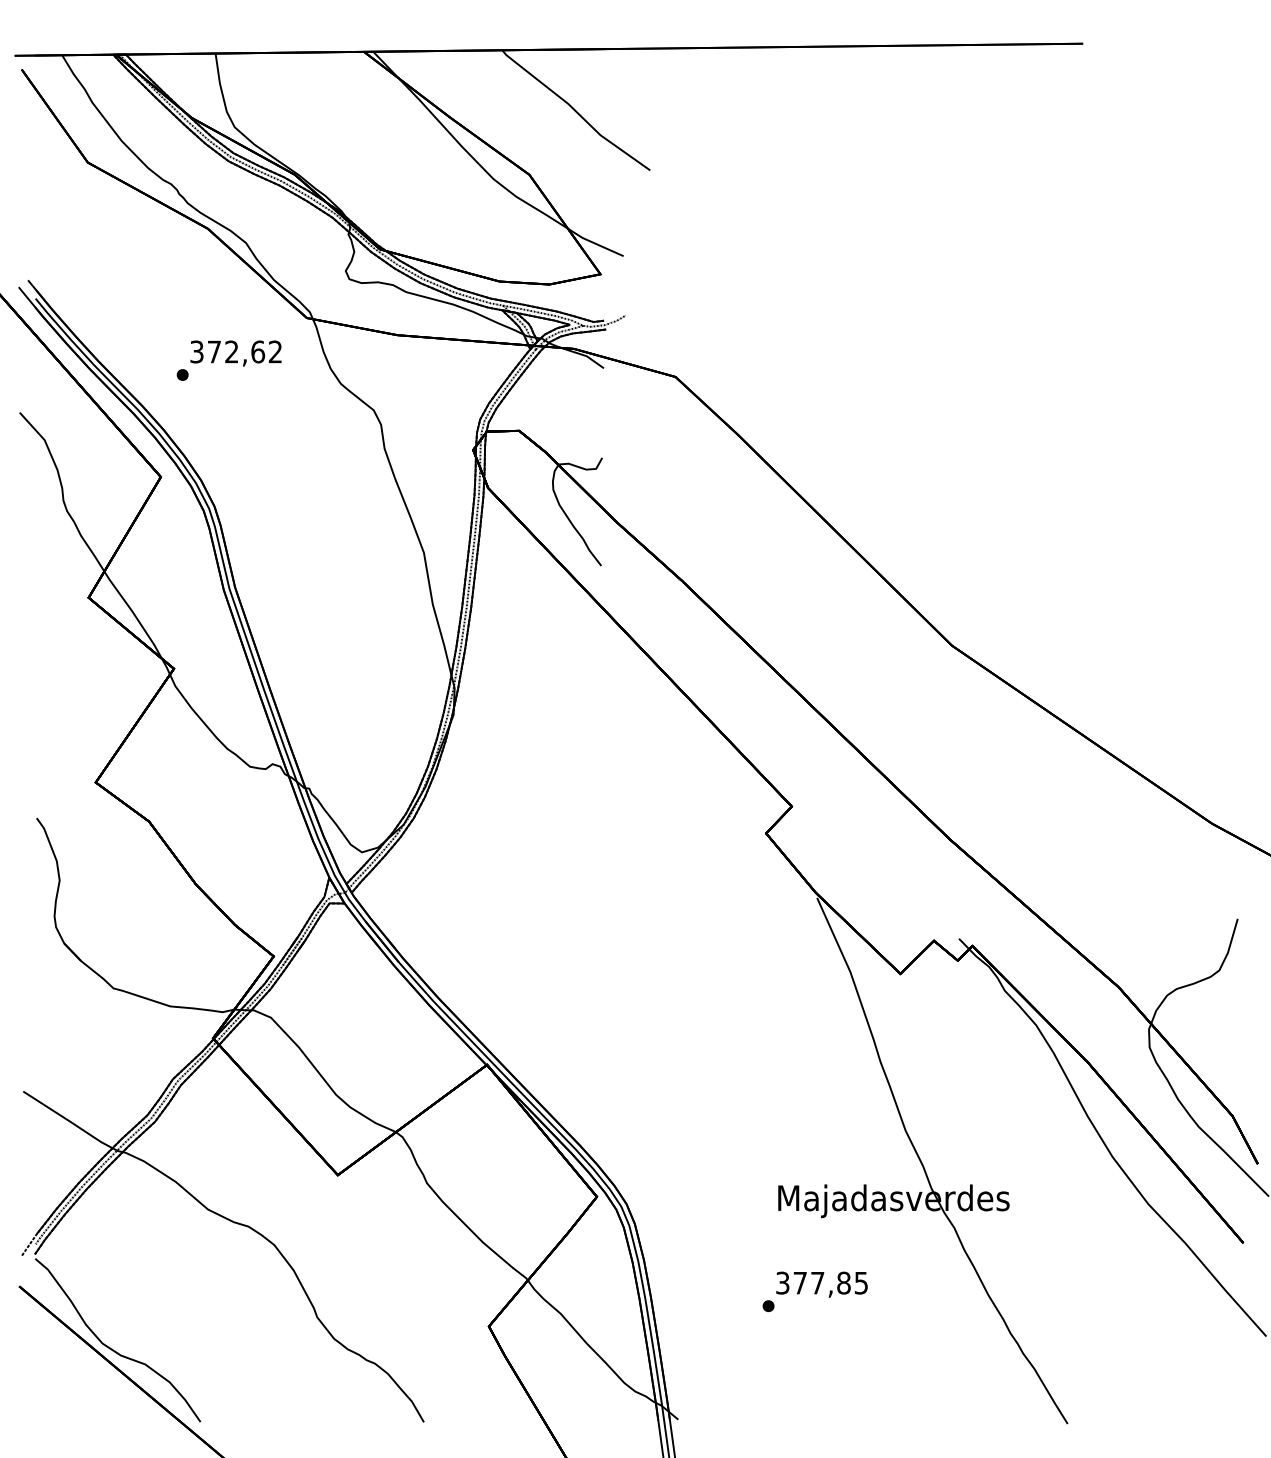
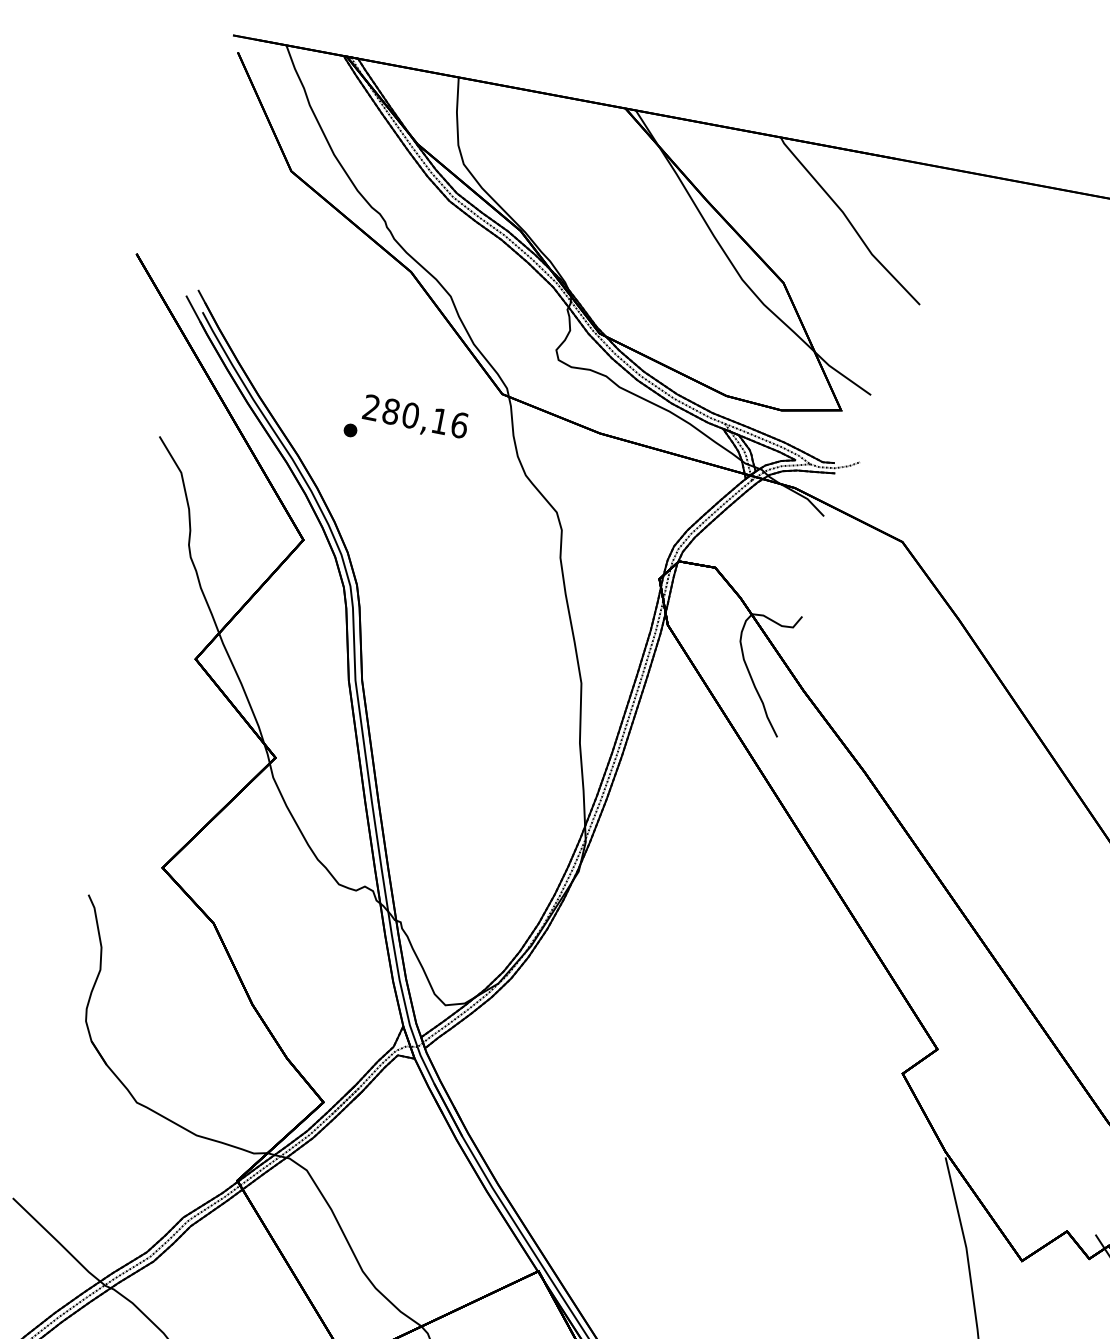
text: (236, 351) -> (416, 416), 372,62 -> 280,16

